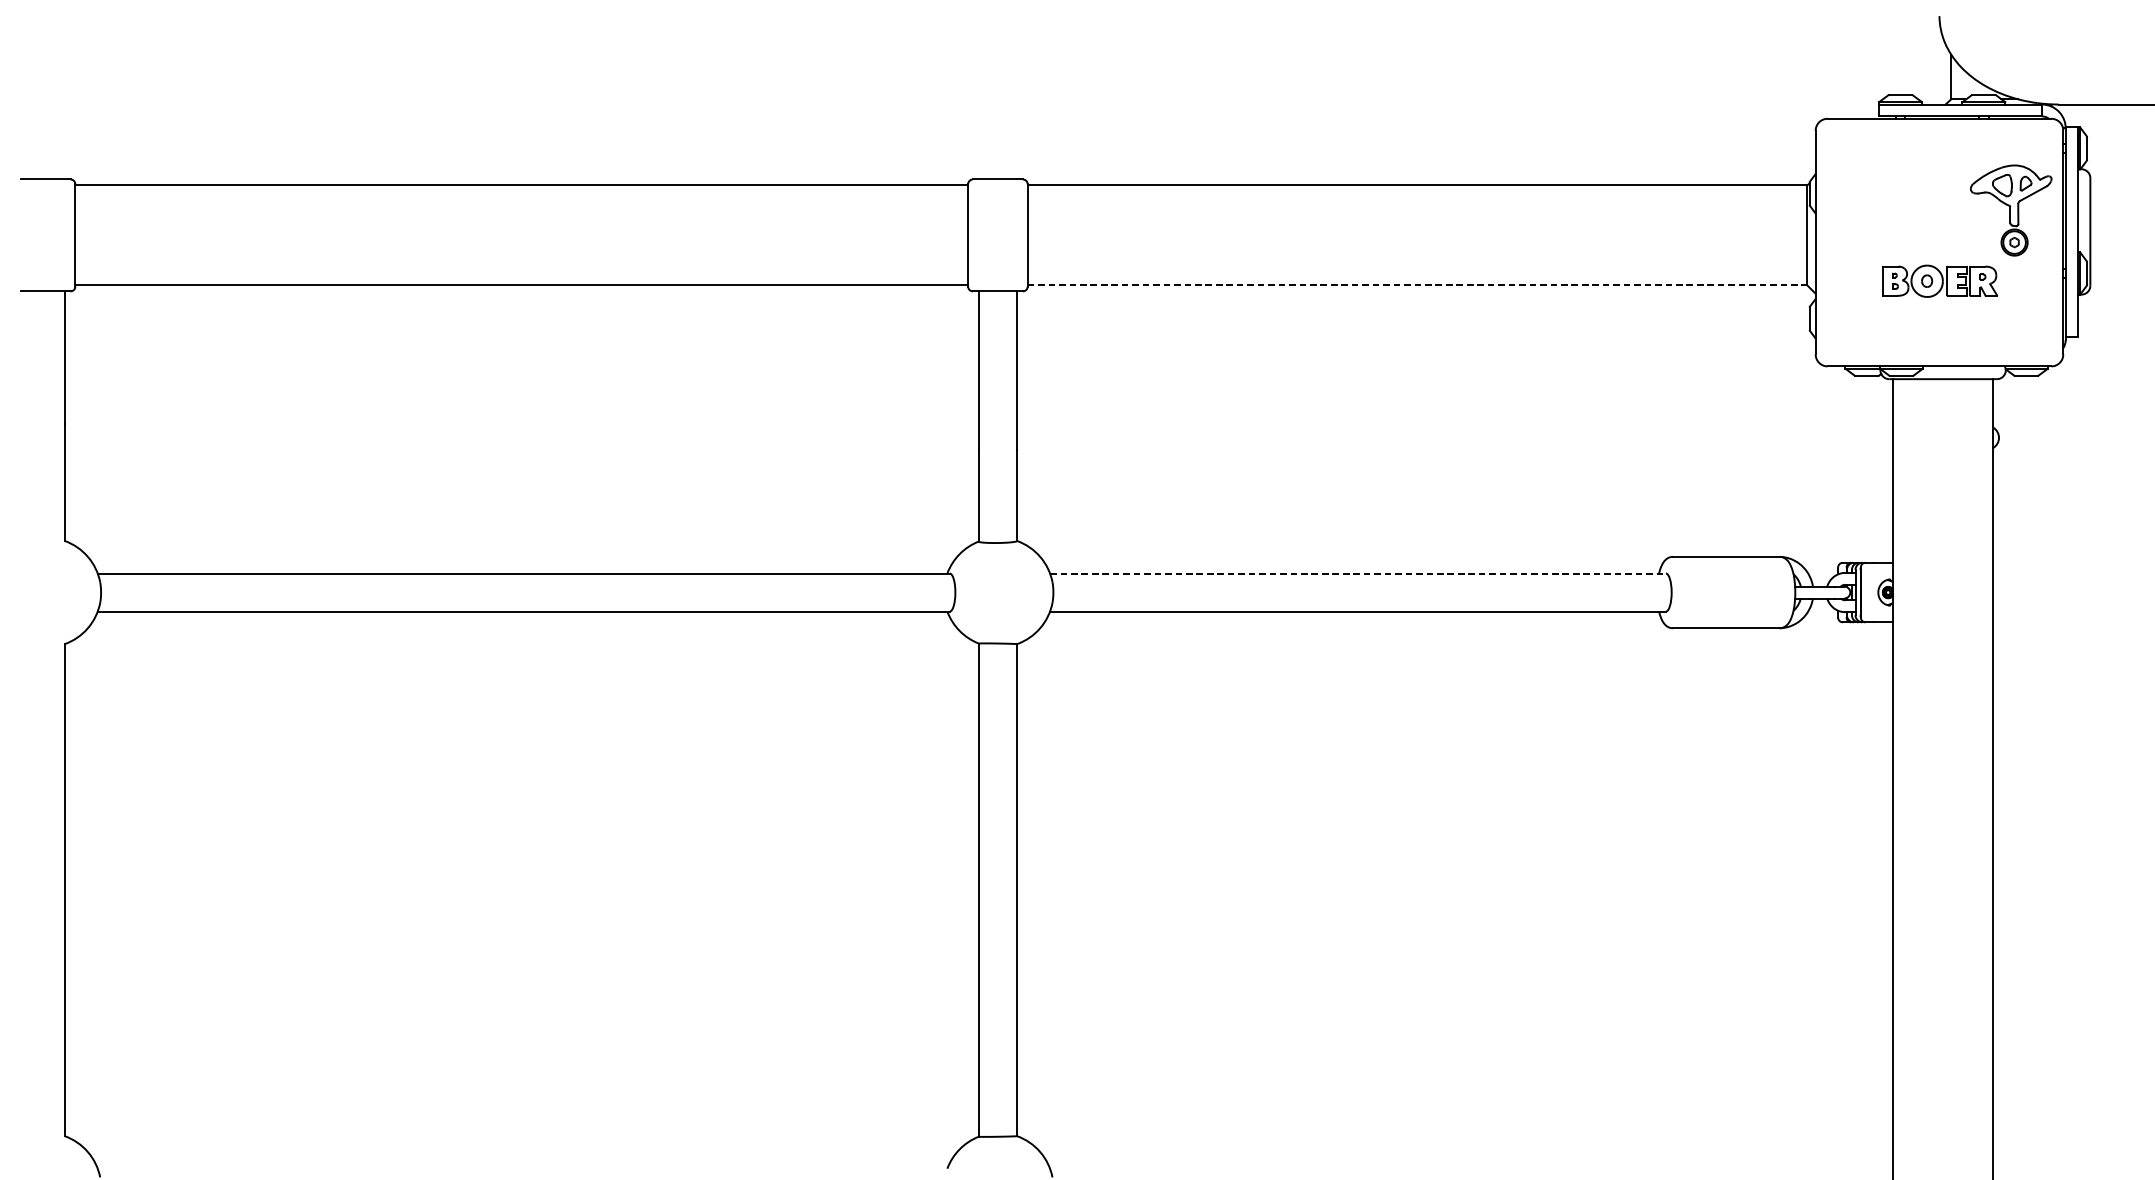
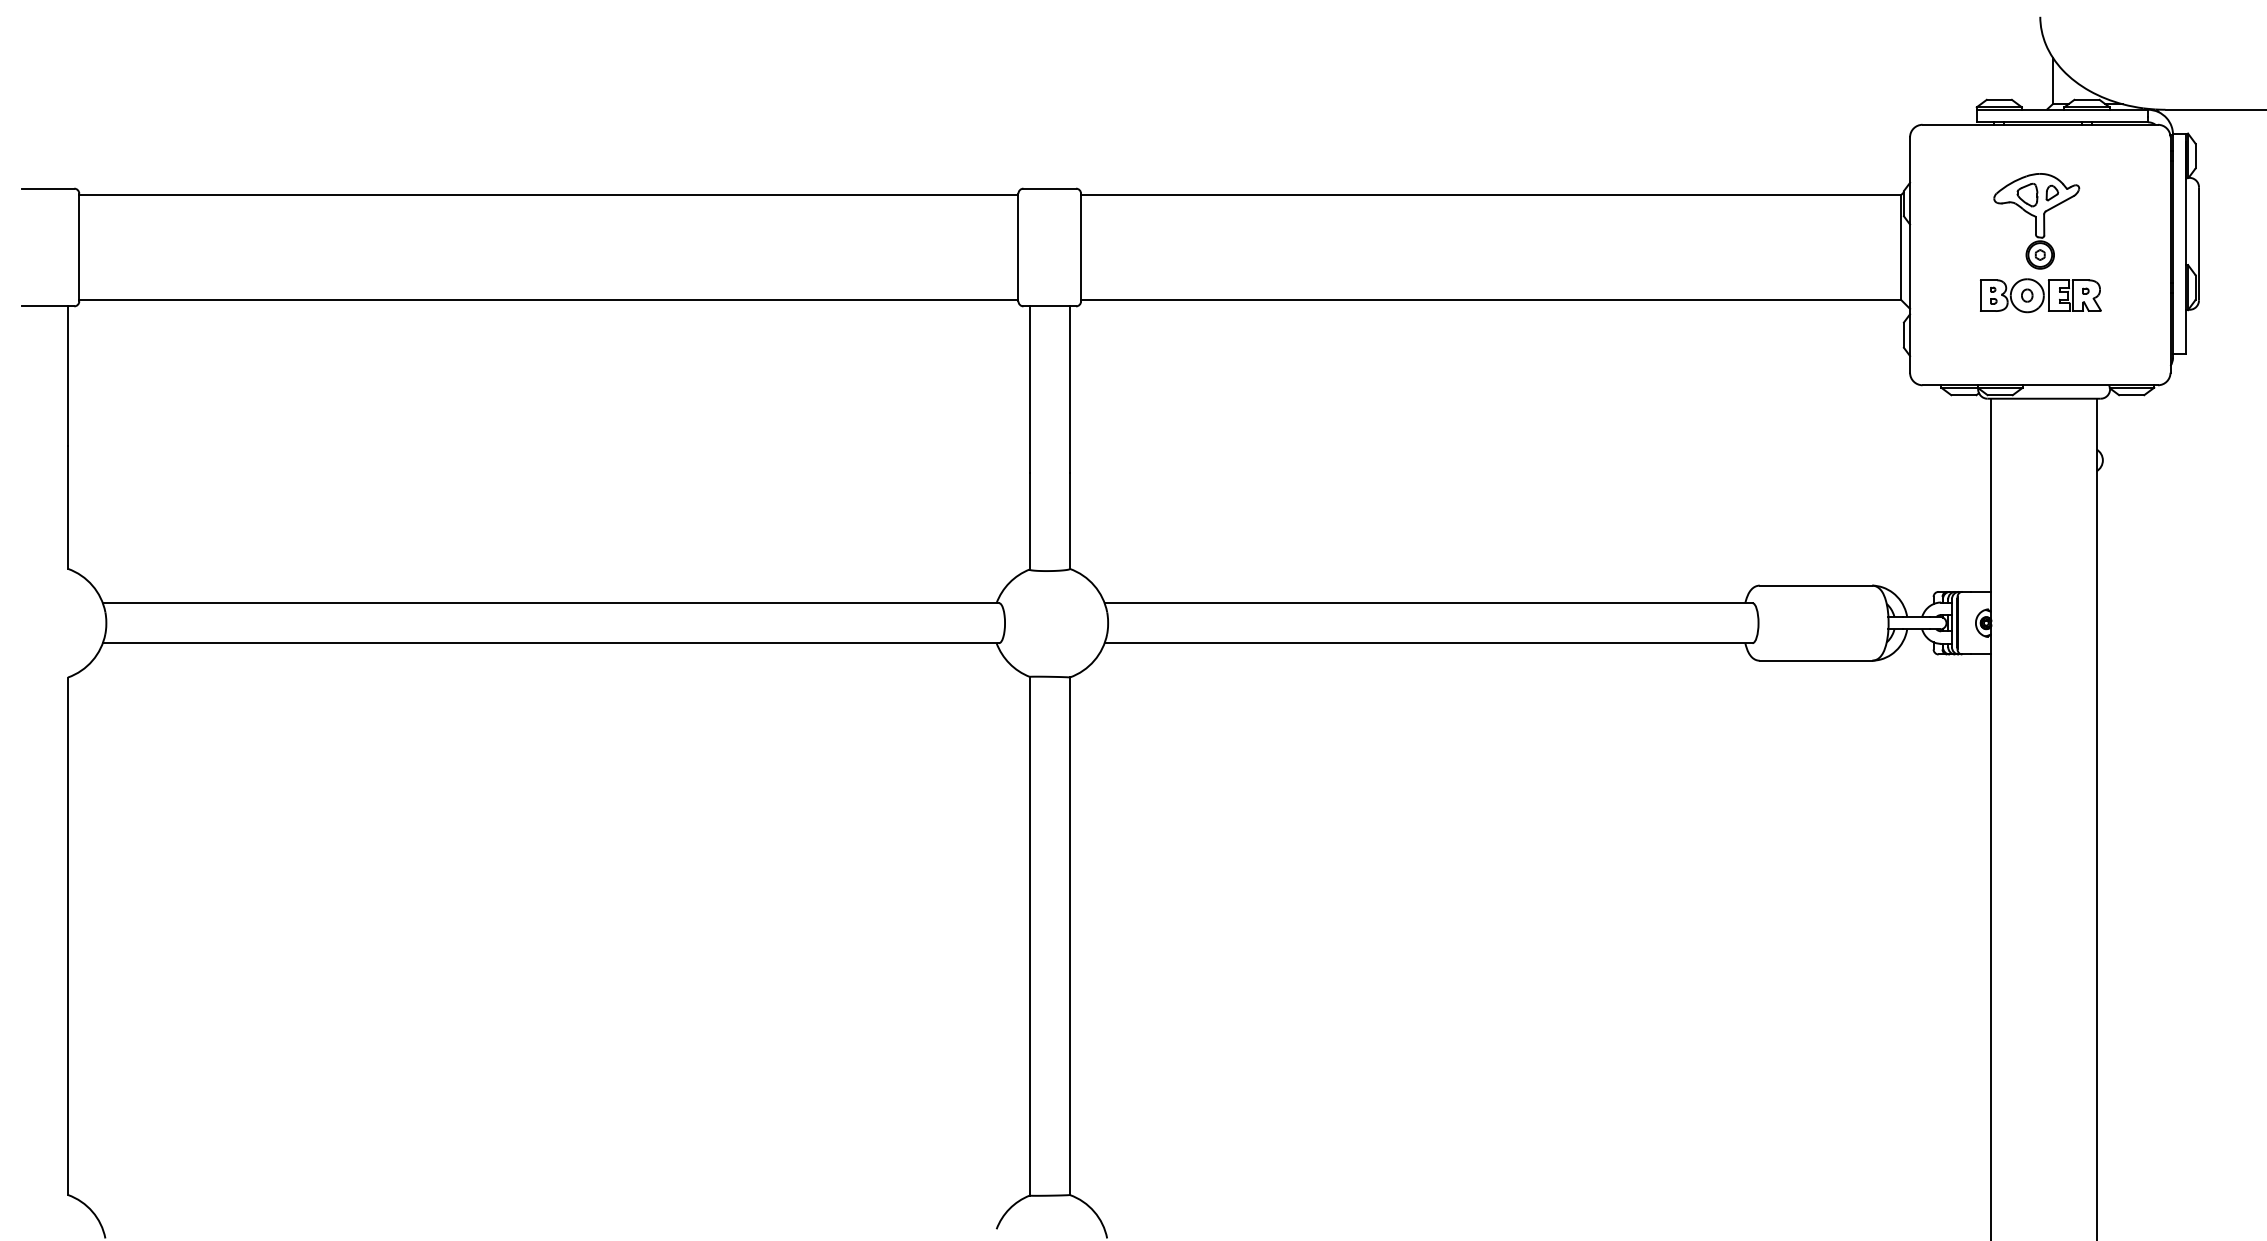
part: (2010, 210) -> (2036, 221), moved
line: (1417, 285) -> (1491, 300), dashed -> solid
line: (1357, 573) -> (1428, 603), dashed -> solid

